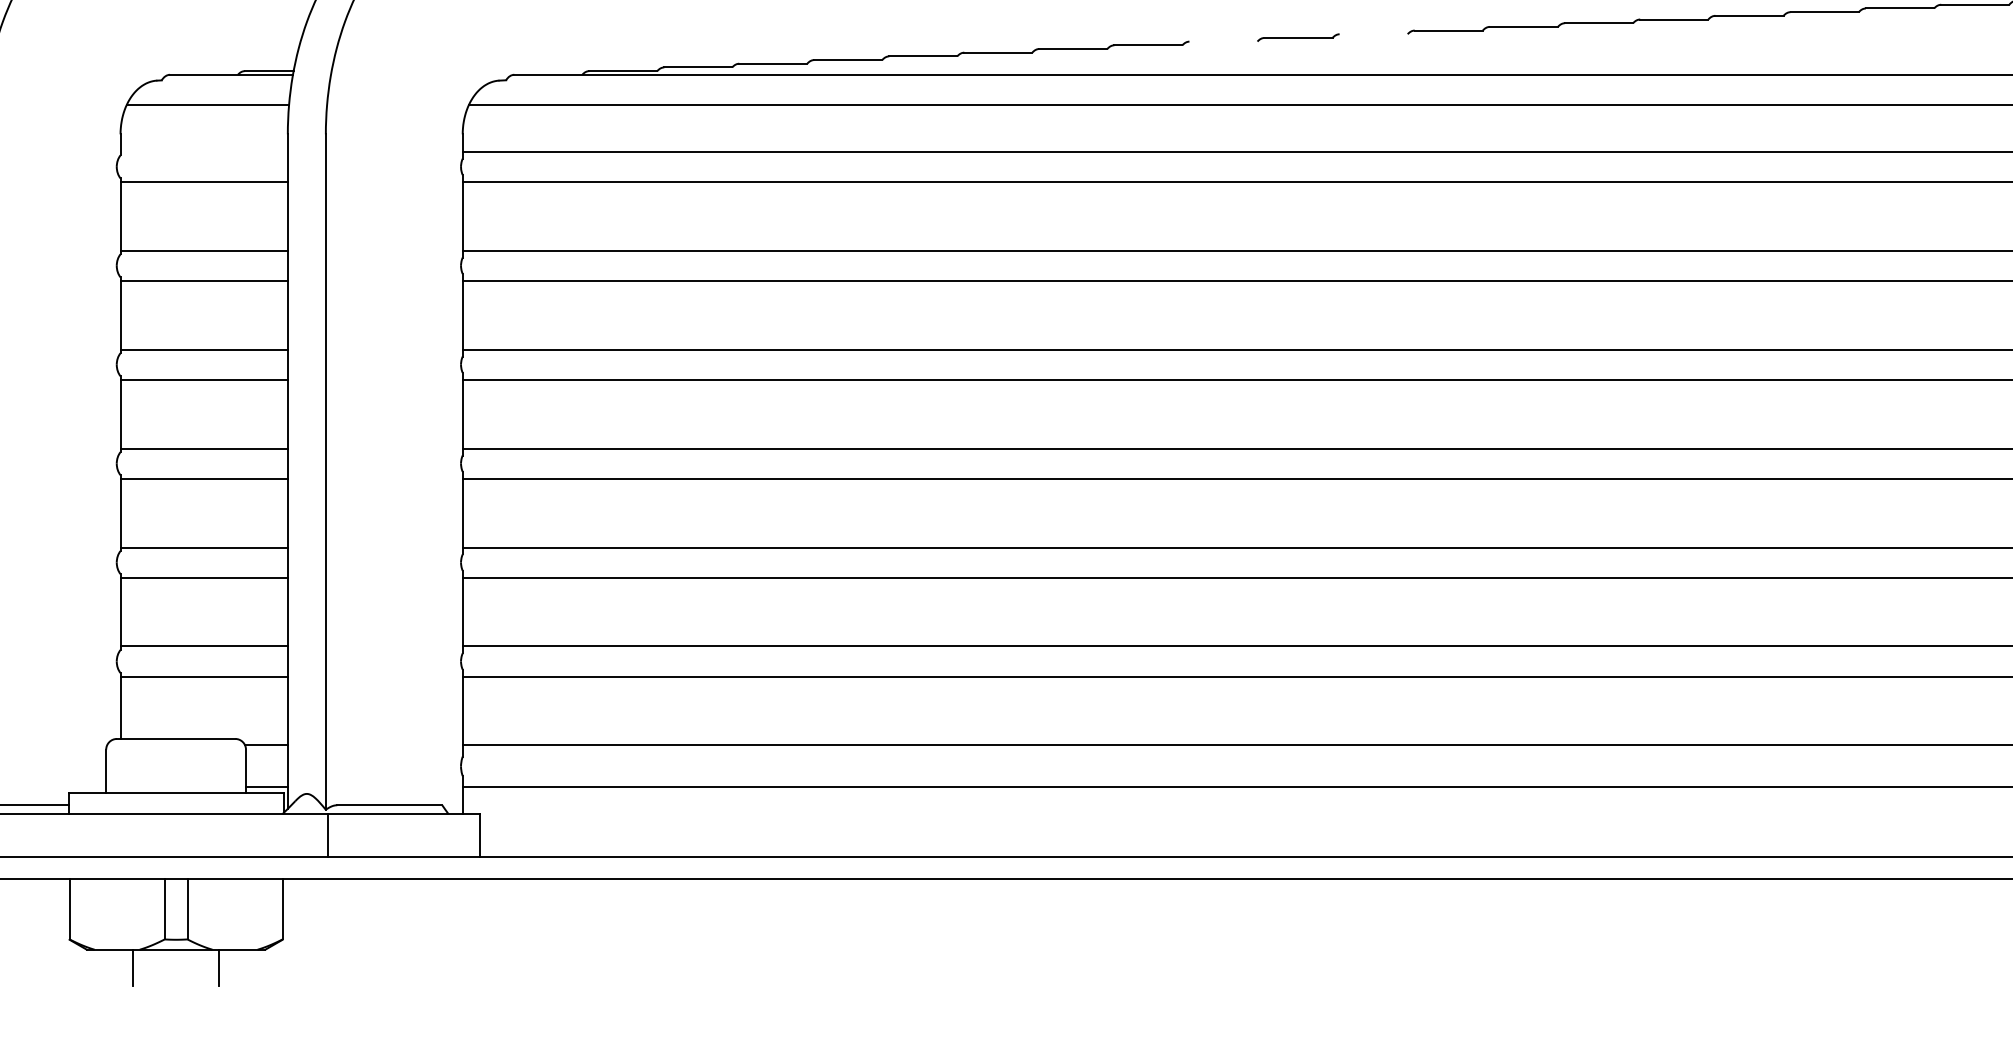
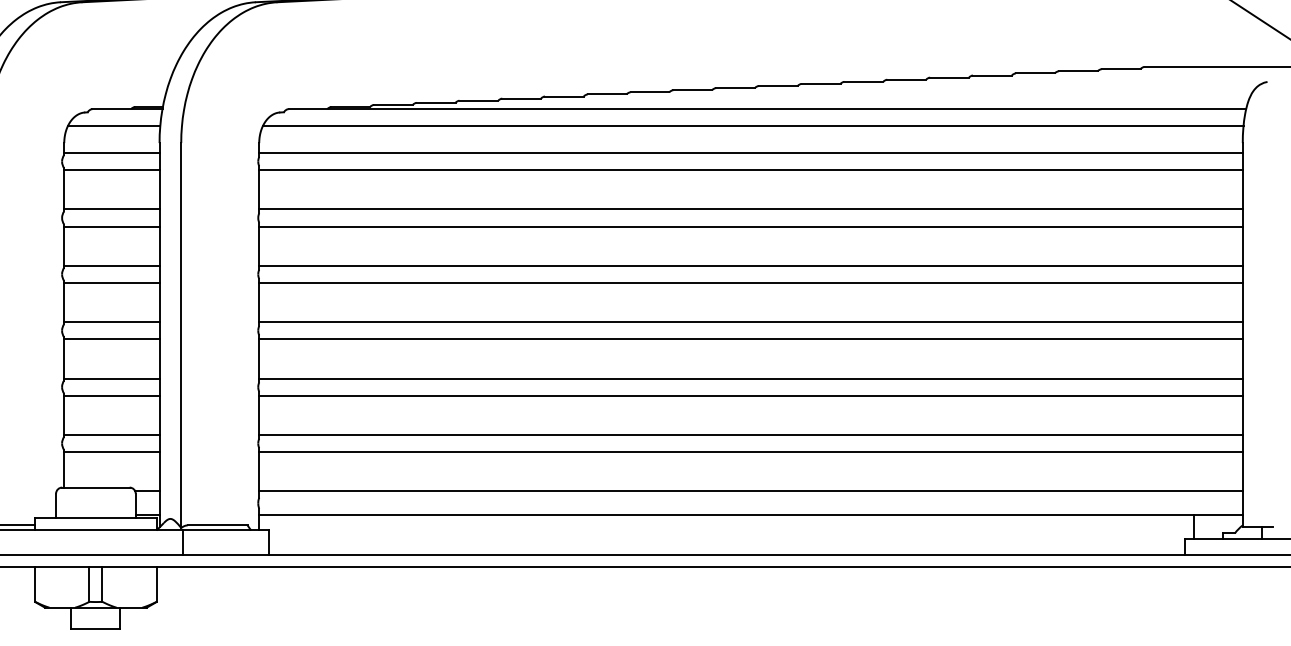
line: (1372, 35) -> (777, 86), added
line: (1223, 42) -> (692, 90), added
line: (203, 152) -> (111, 153), added
line: (175, 986) -> (95, 628), added

